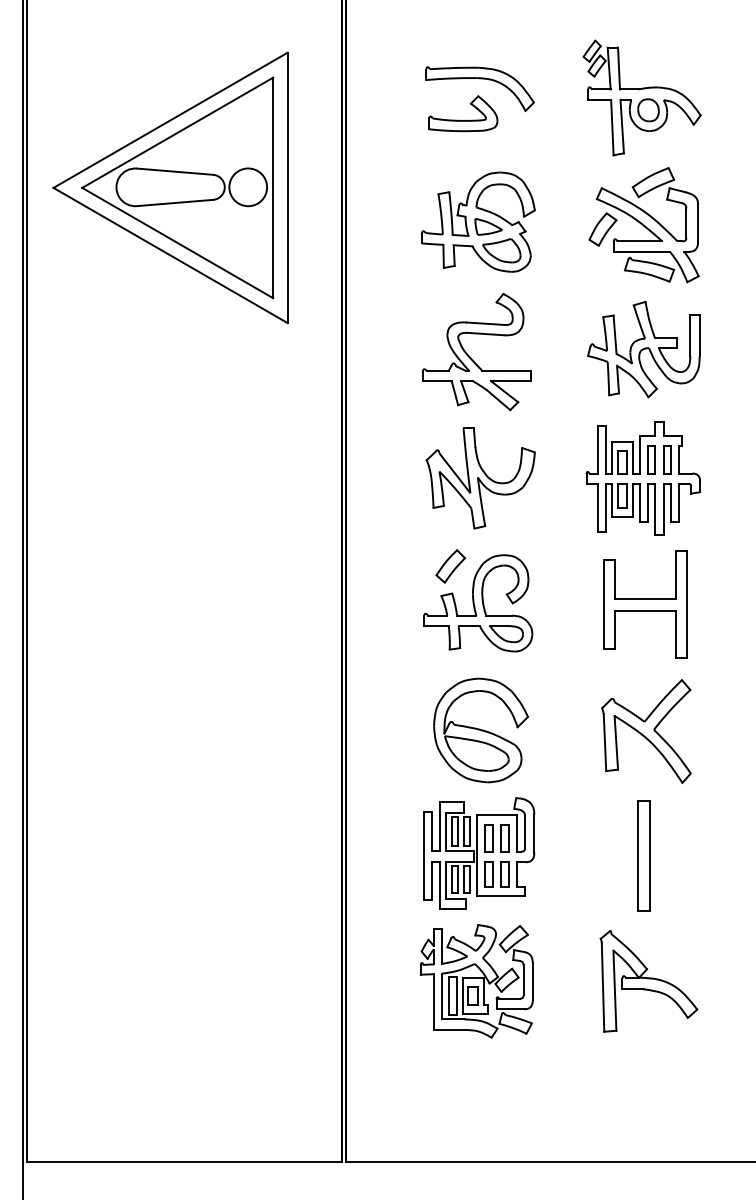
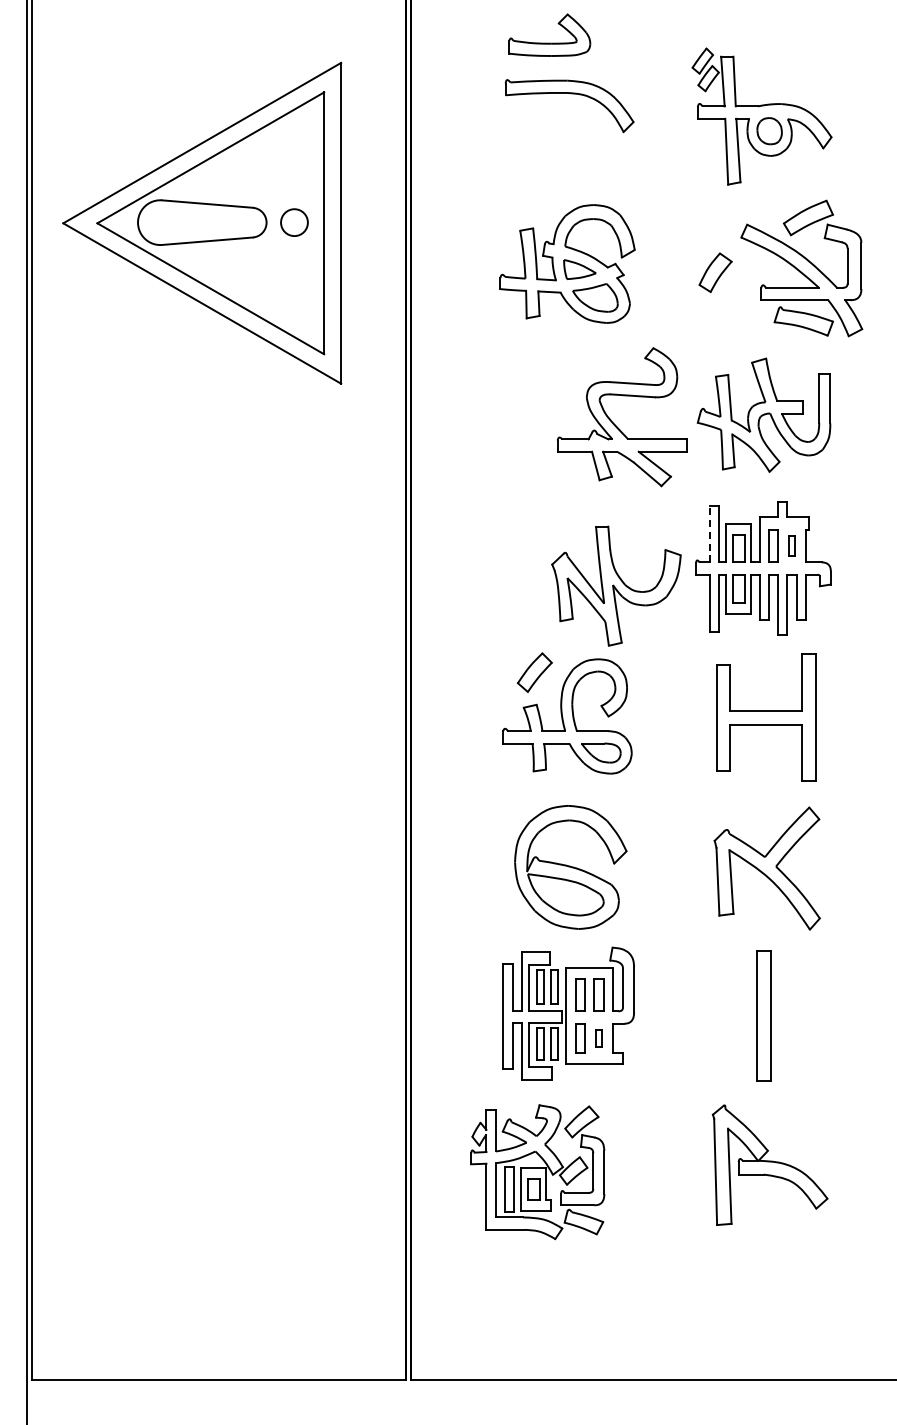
part: (463, 119) -> (549, 42), moved
circle: (248, 187) -> (294, 222), size x0.6
part: (647, 225) -> (801, 268), moved
part: (471, 358) -> (615, 424), moved
line: (597, 449) -> (709, 533), solid -> dashed
part: (666, 459) -> (791, 545), size x0.6
part: (480, 477) -> (616, 585), moved
part: (504, 874) -> (598, 1038), size x0.6
part: (476, 981) -> (537, 1172), moved

